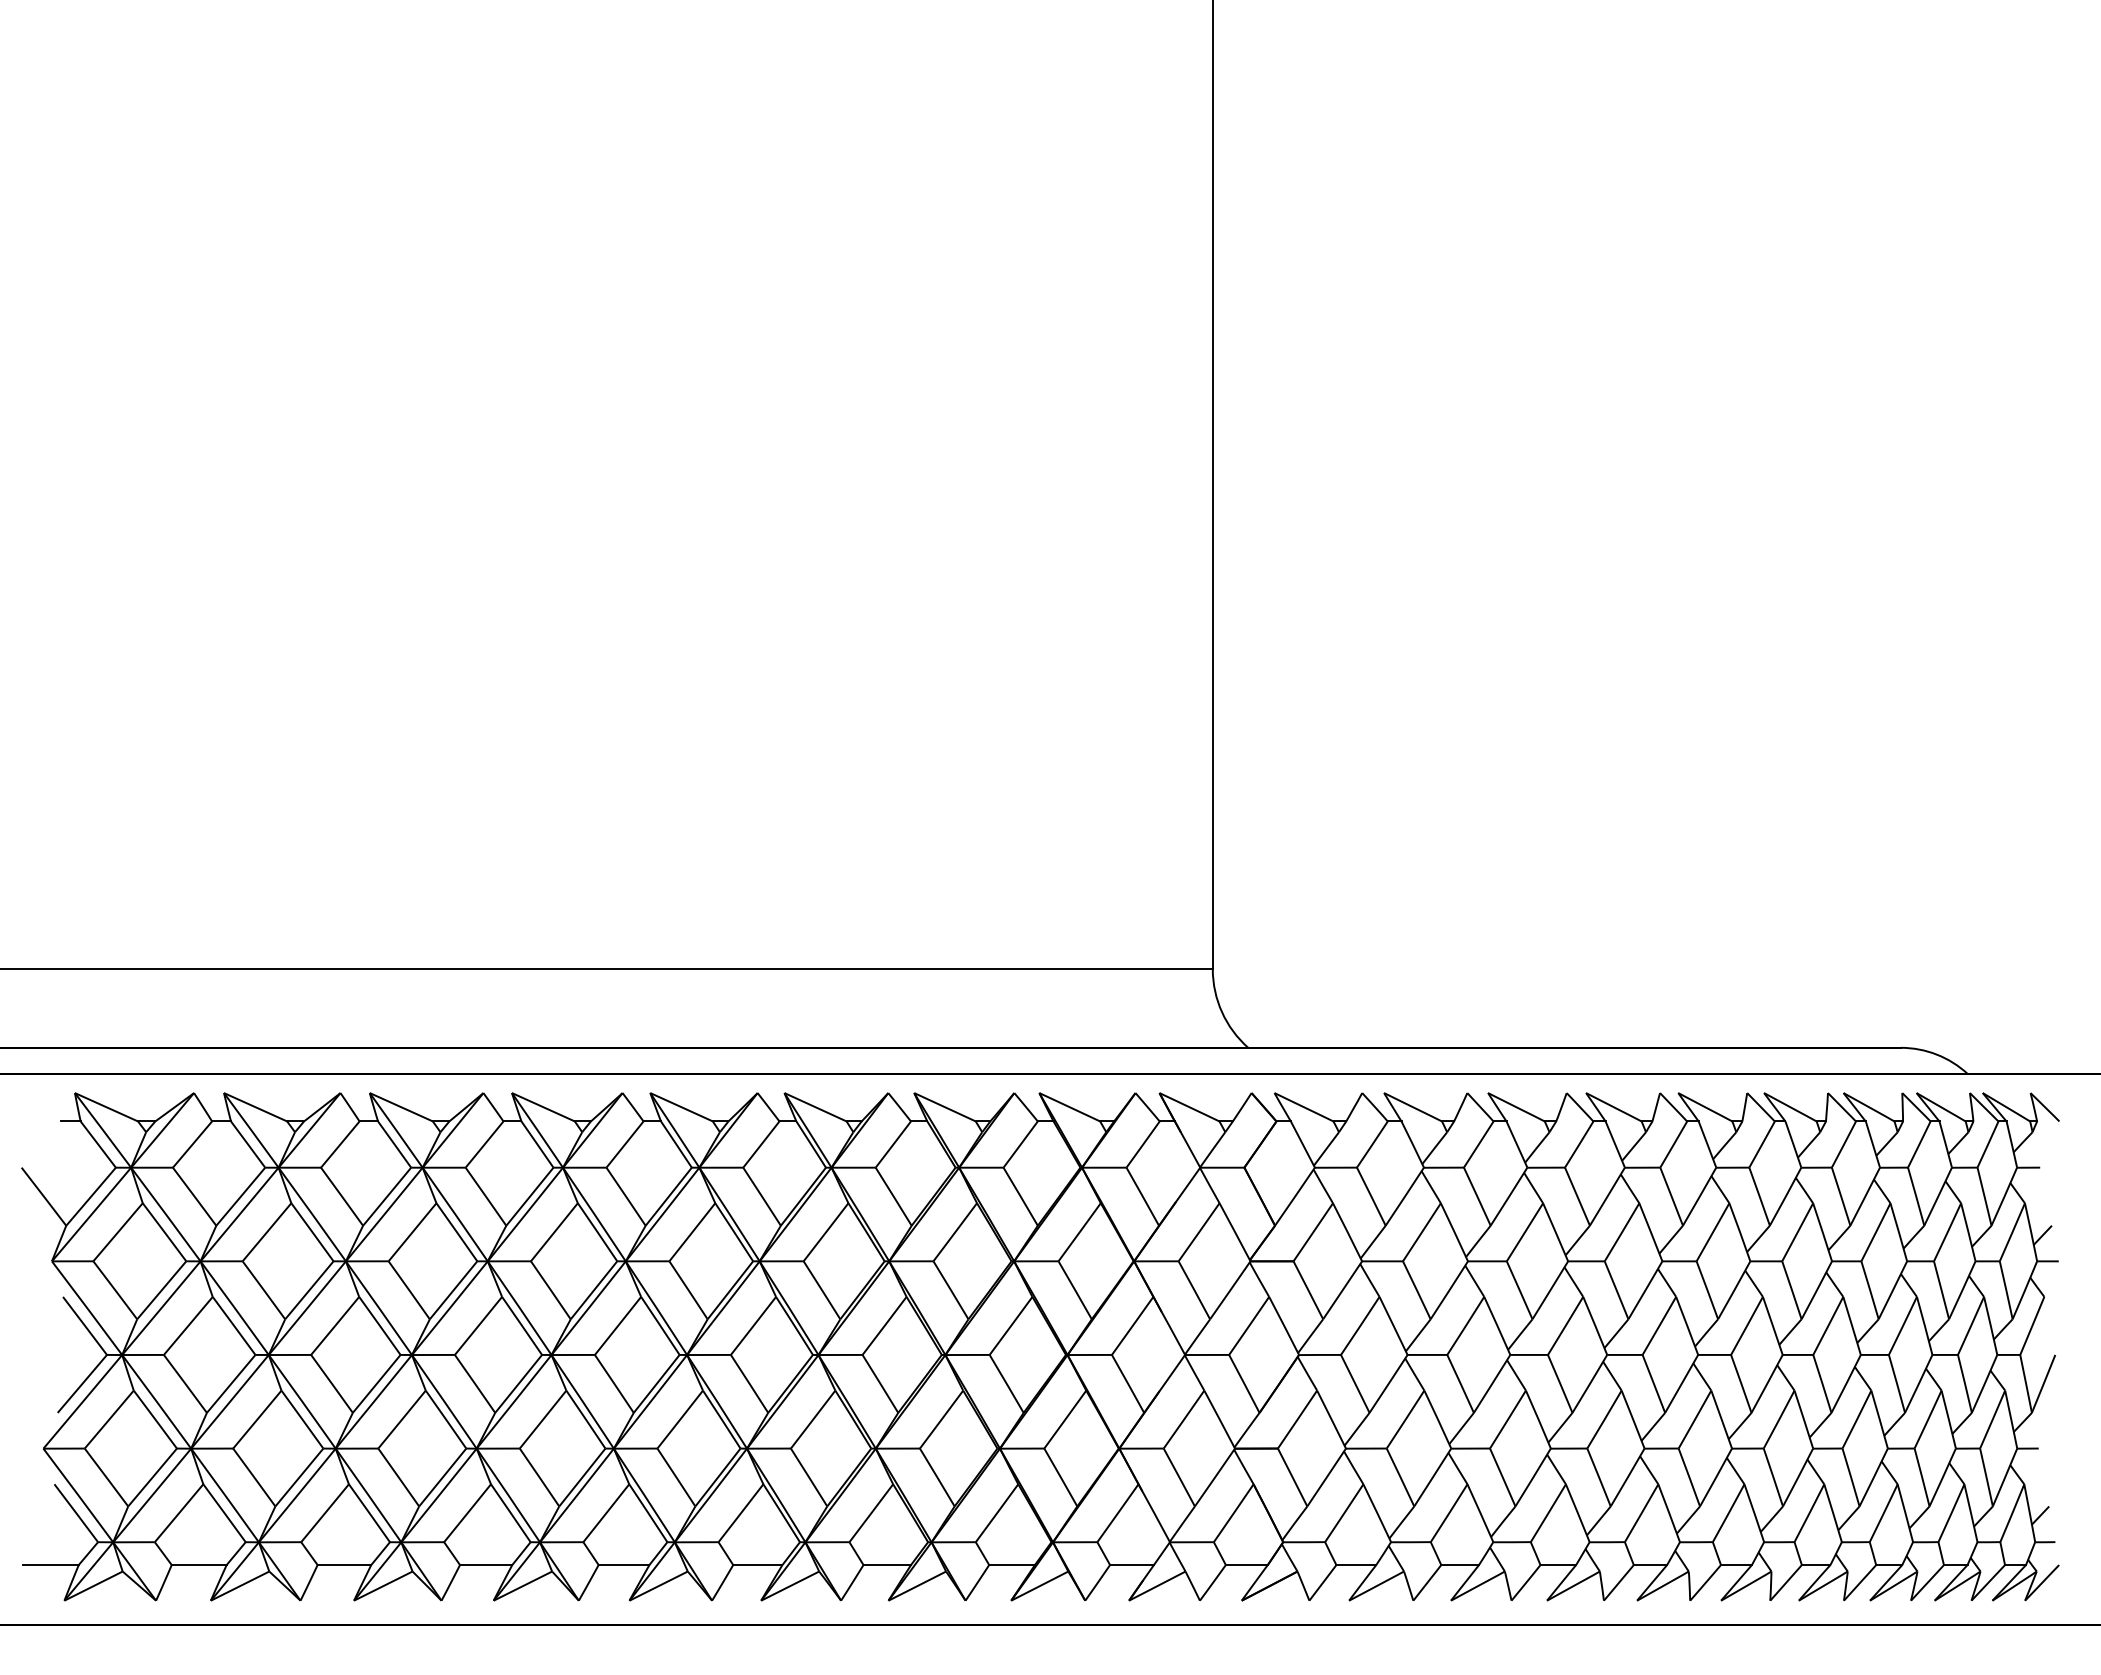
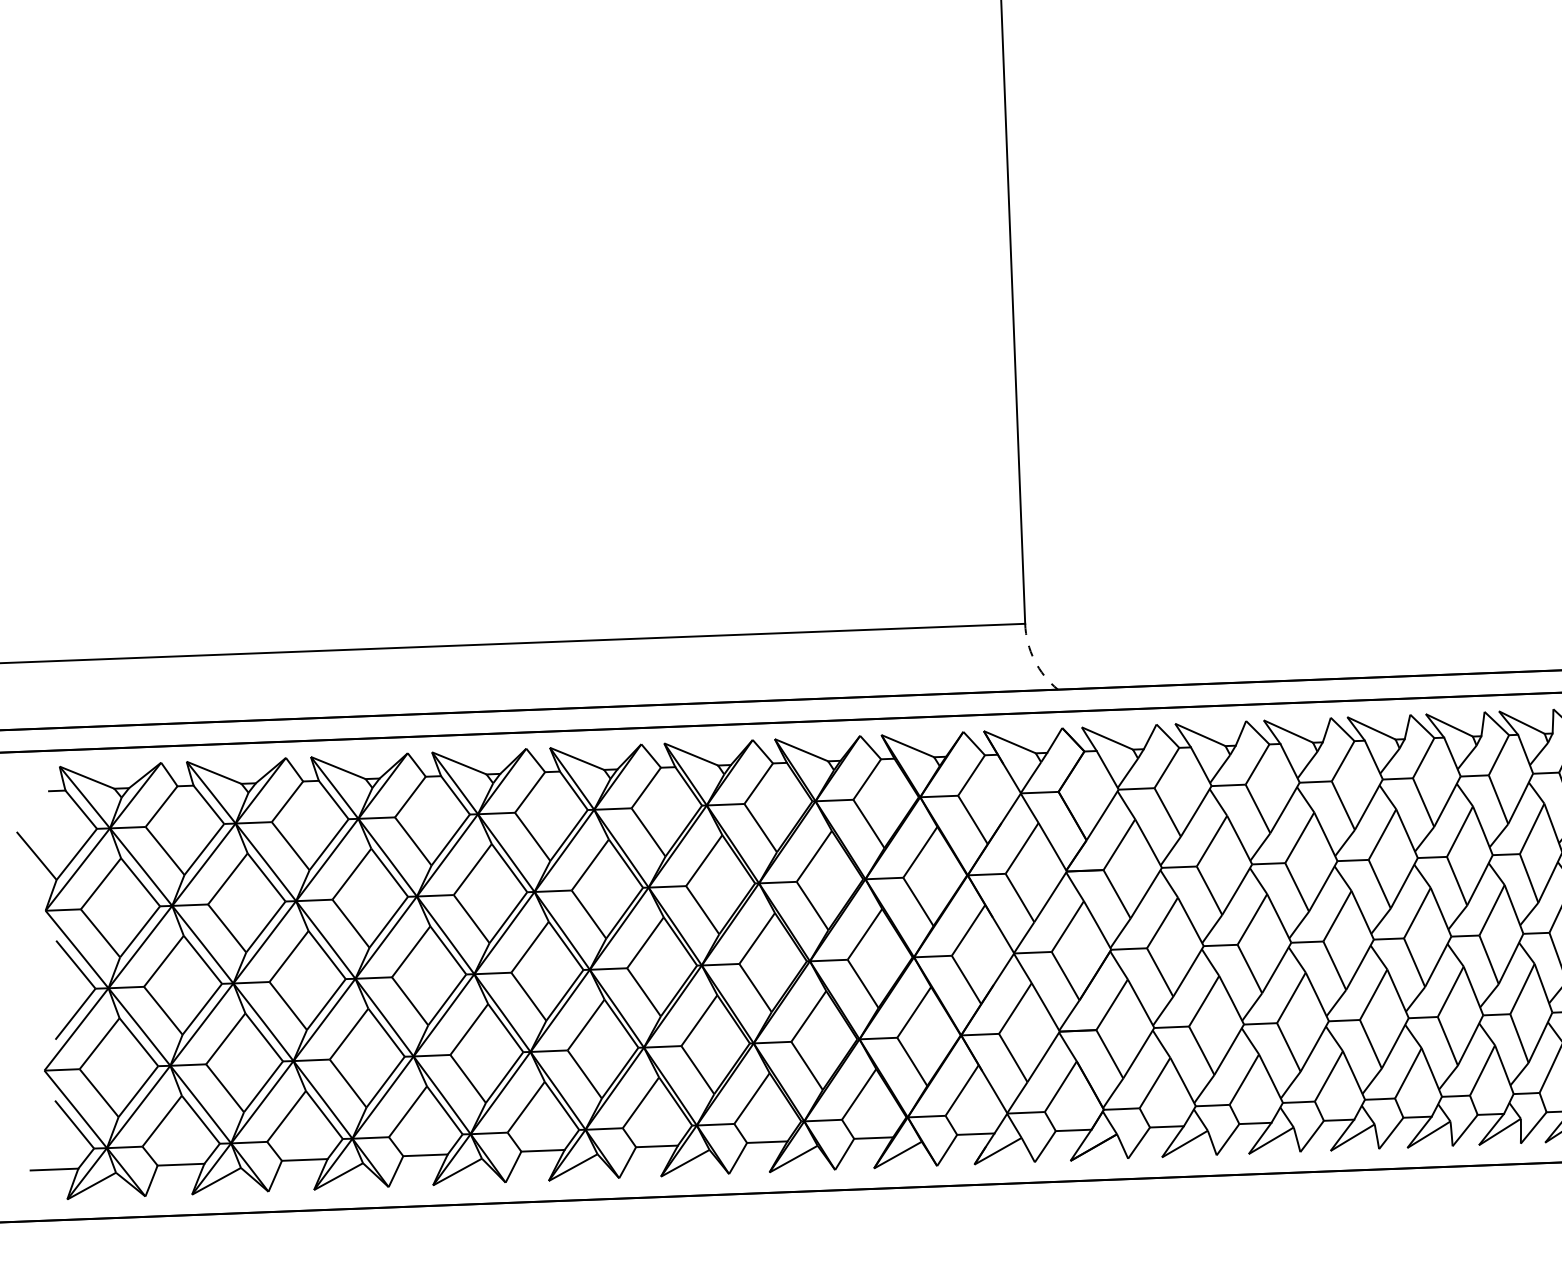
arc: (1222, 1012) -> (1034, 660), solid -> dashed

